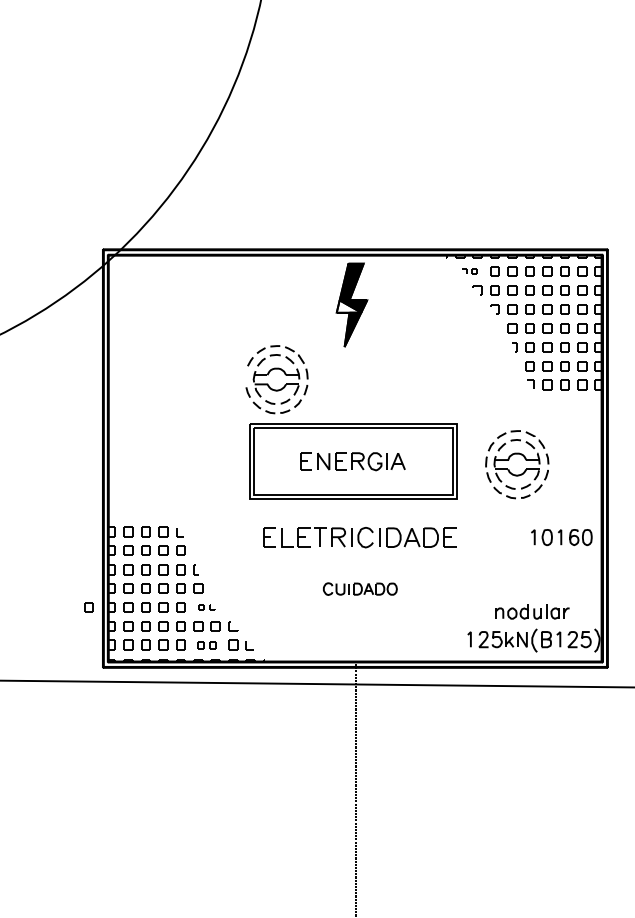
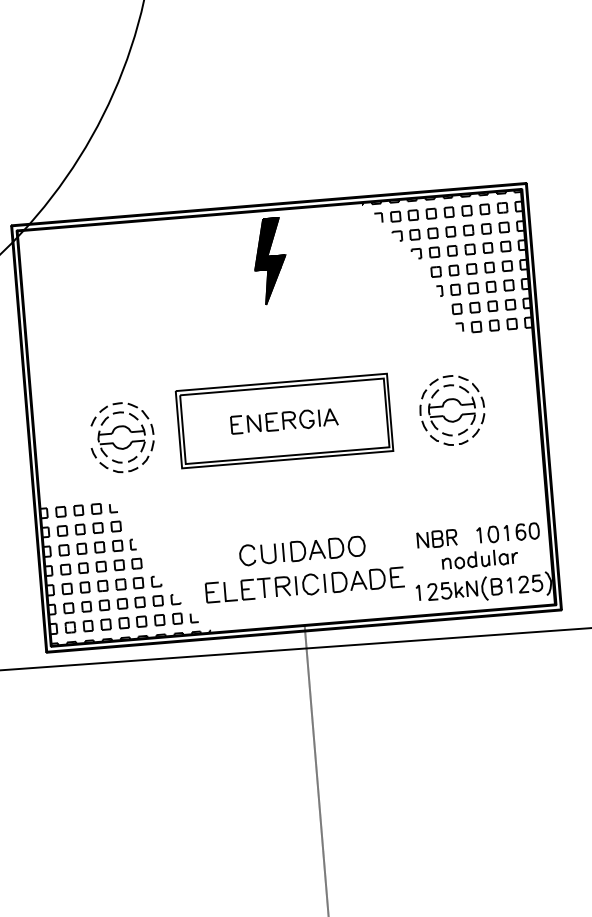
part: (469, 271) -> (387, 217), size x1.67
fill: (348, 306) -> (266, 263), added
part: (268, 375) -> (113, 434), moved
part: (359, 537) -> (304, 584), moved
part: (561, 537) -> (507, 533), moved
part: (360, 588) -> (302, 550), size x1.67
part: (492, 588) -> (437, 539), added
part: (88, 607) -> (26, 592), removed
part: (206, 607) -> (146, 582), size x1.67
part: (206, 644) -> (150, 620), size x1.43

